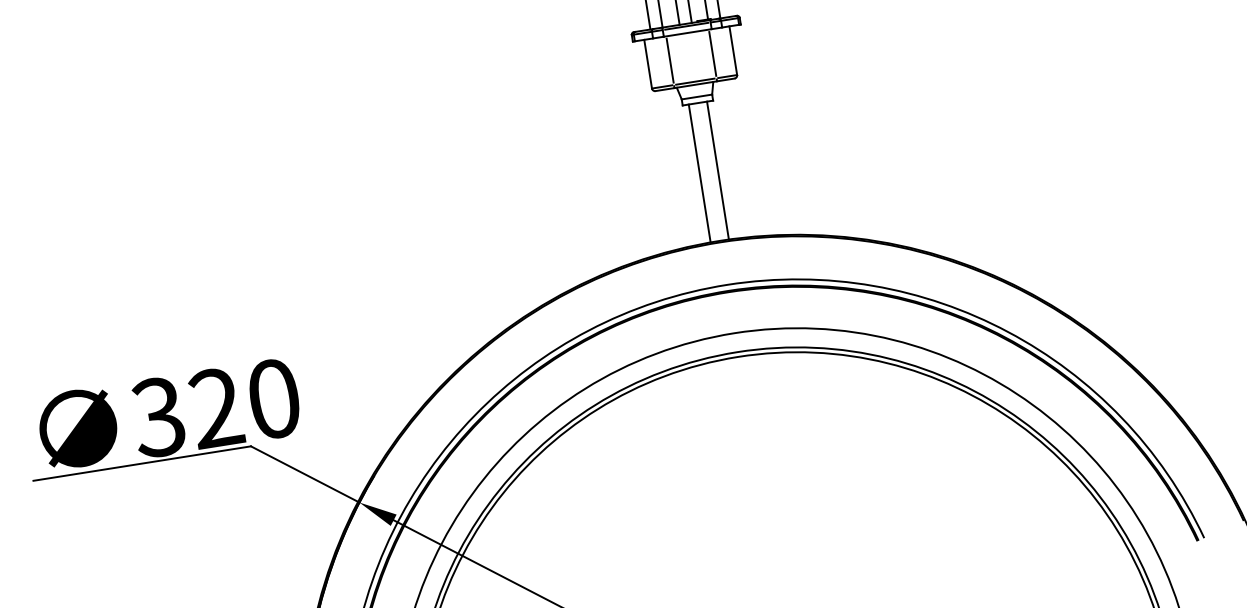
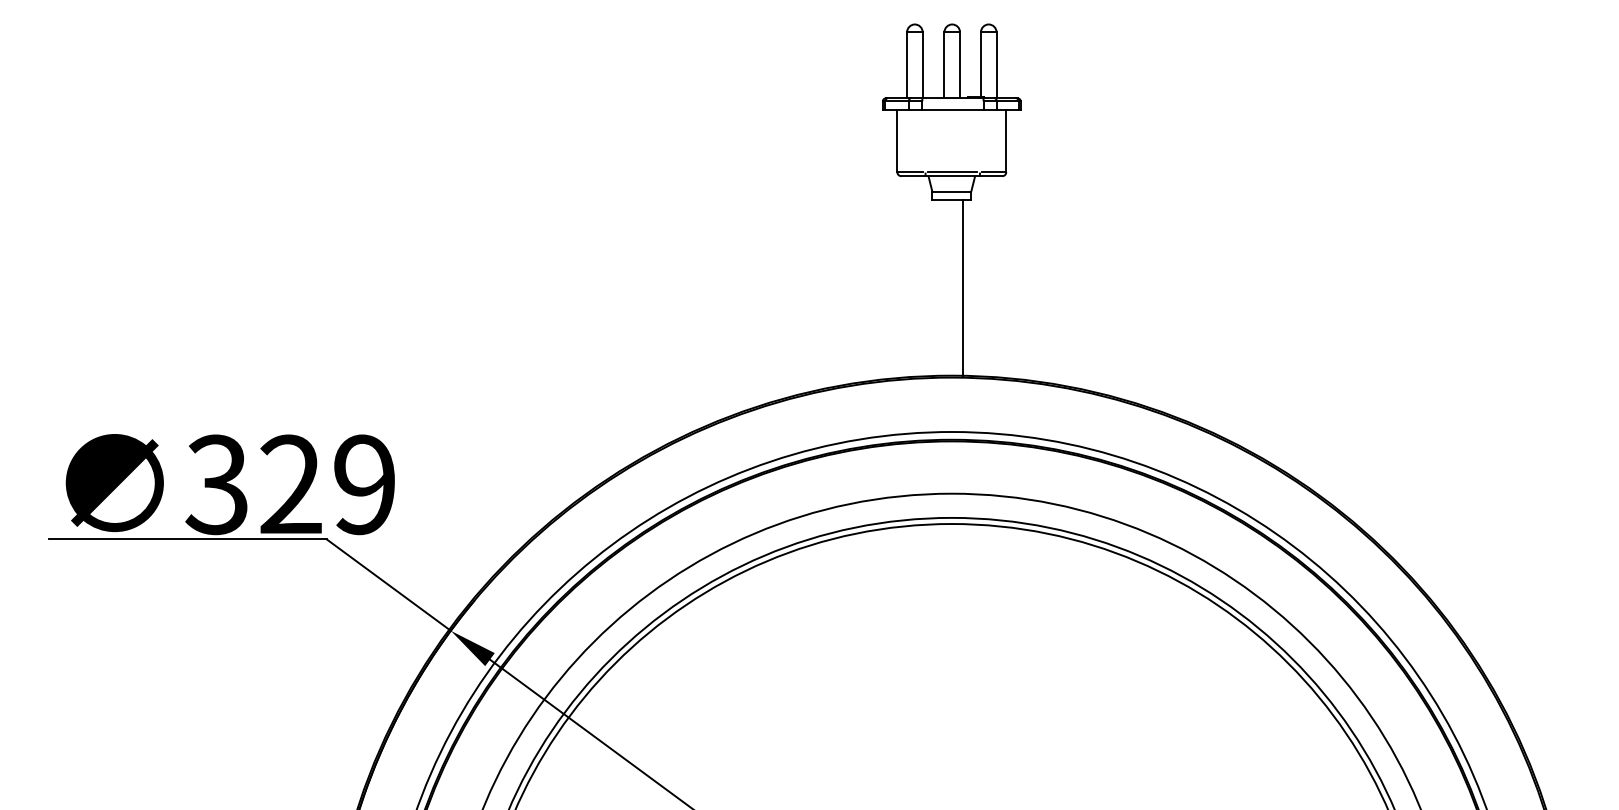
line: (686, 26) -> (952, 101), removed
line: (713, 54) -> (980, 141), removed
line: (670, 60) -> (925, 141), removed
line: (699, 173) -> (940, 287), removed
text: (273, 398) -> (364, 484), 320 -> 329

